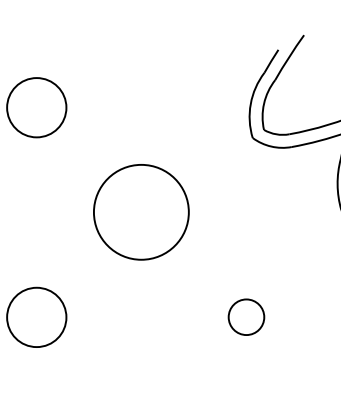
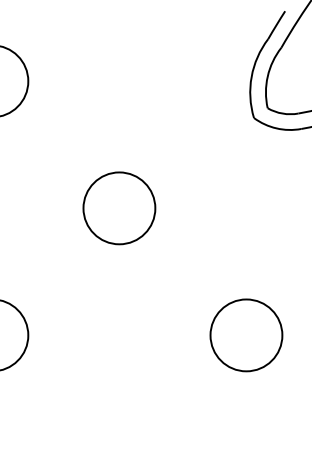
circle: (141, 212) -> (119, 208), size x0.62
circle: (246, 316) -> (246, 334), size x1.67

